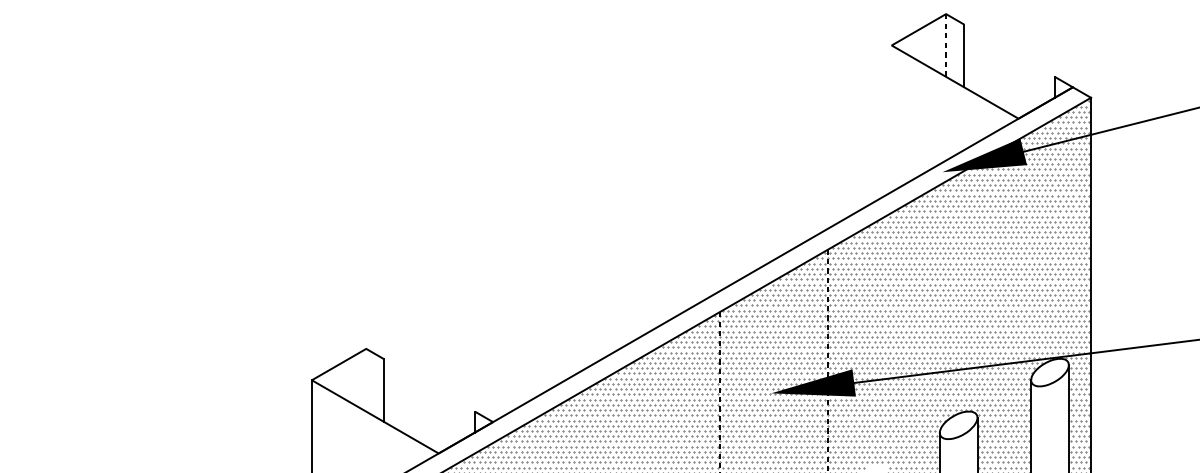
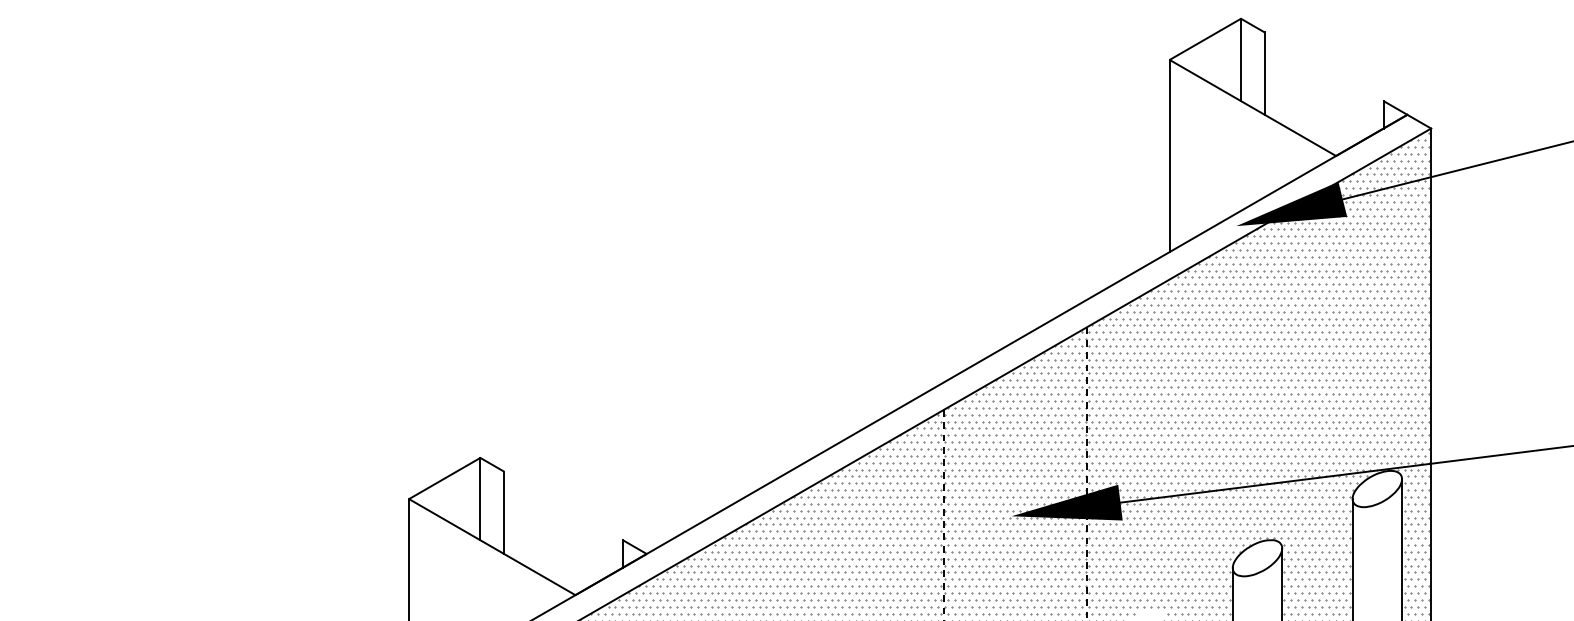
line: (946, 45) -> (1241, 60), dashed -> solid
line: (891, 118) -> (1169, 155), added
line: (366, 379) -> (480, 498), added

